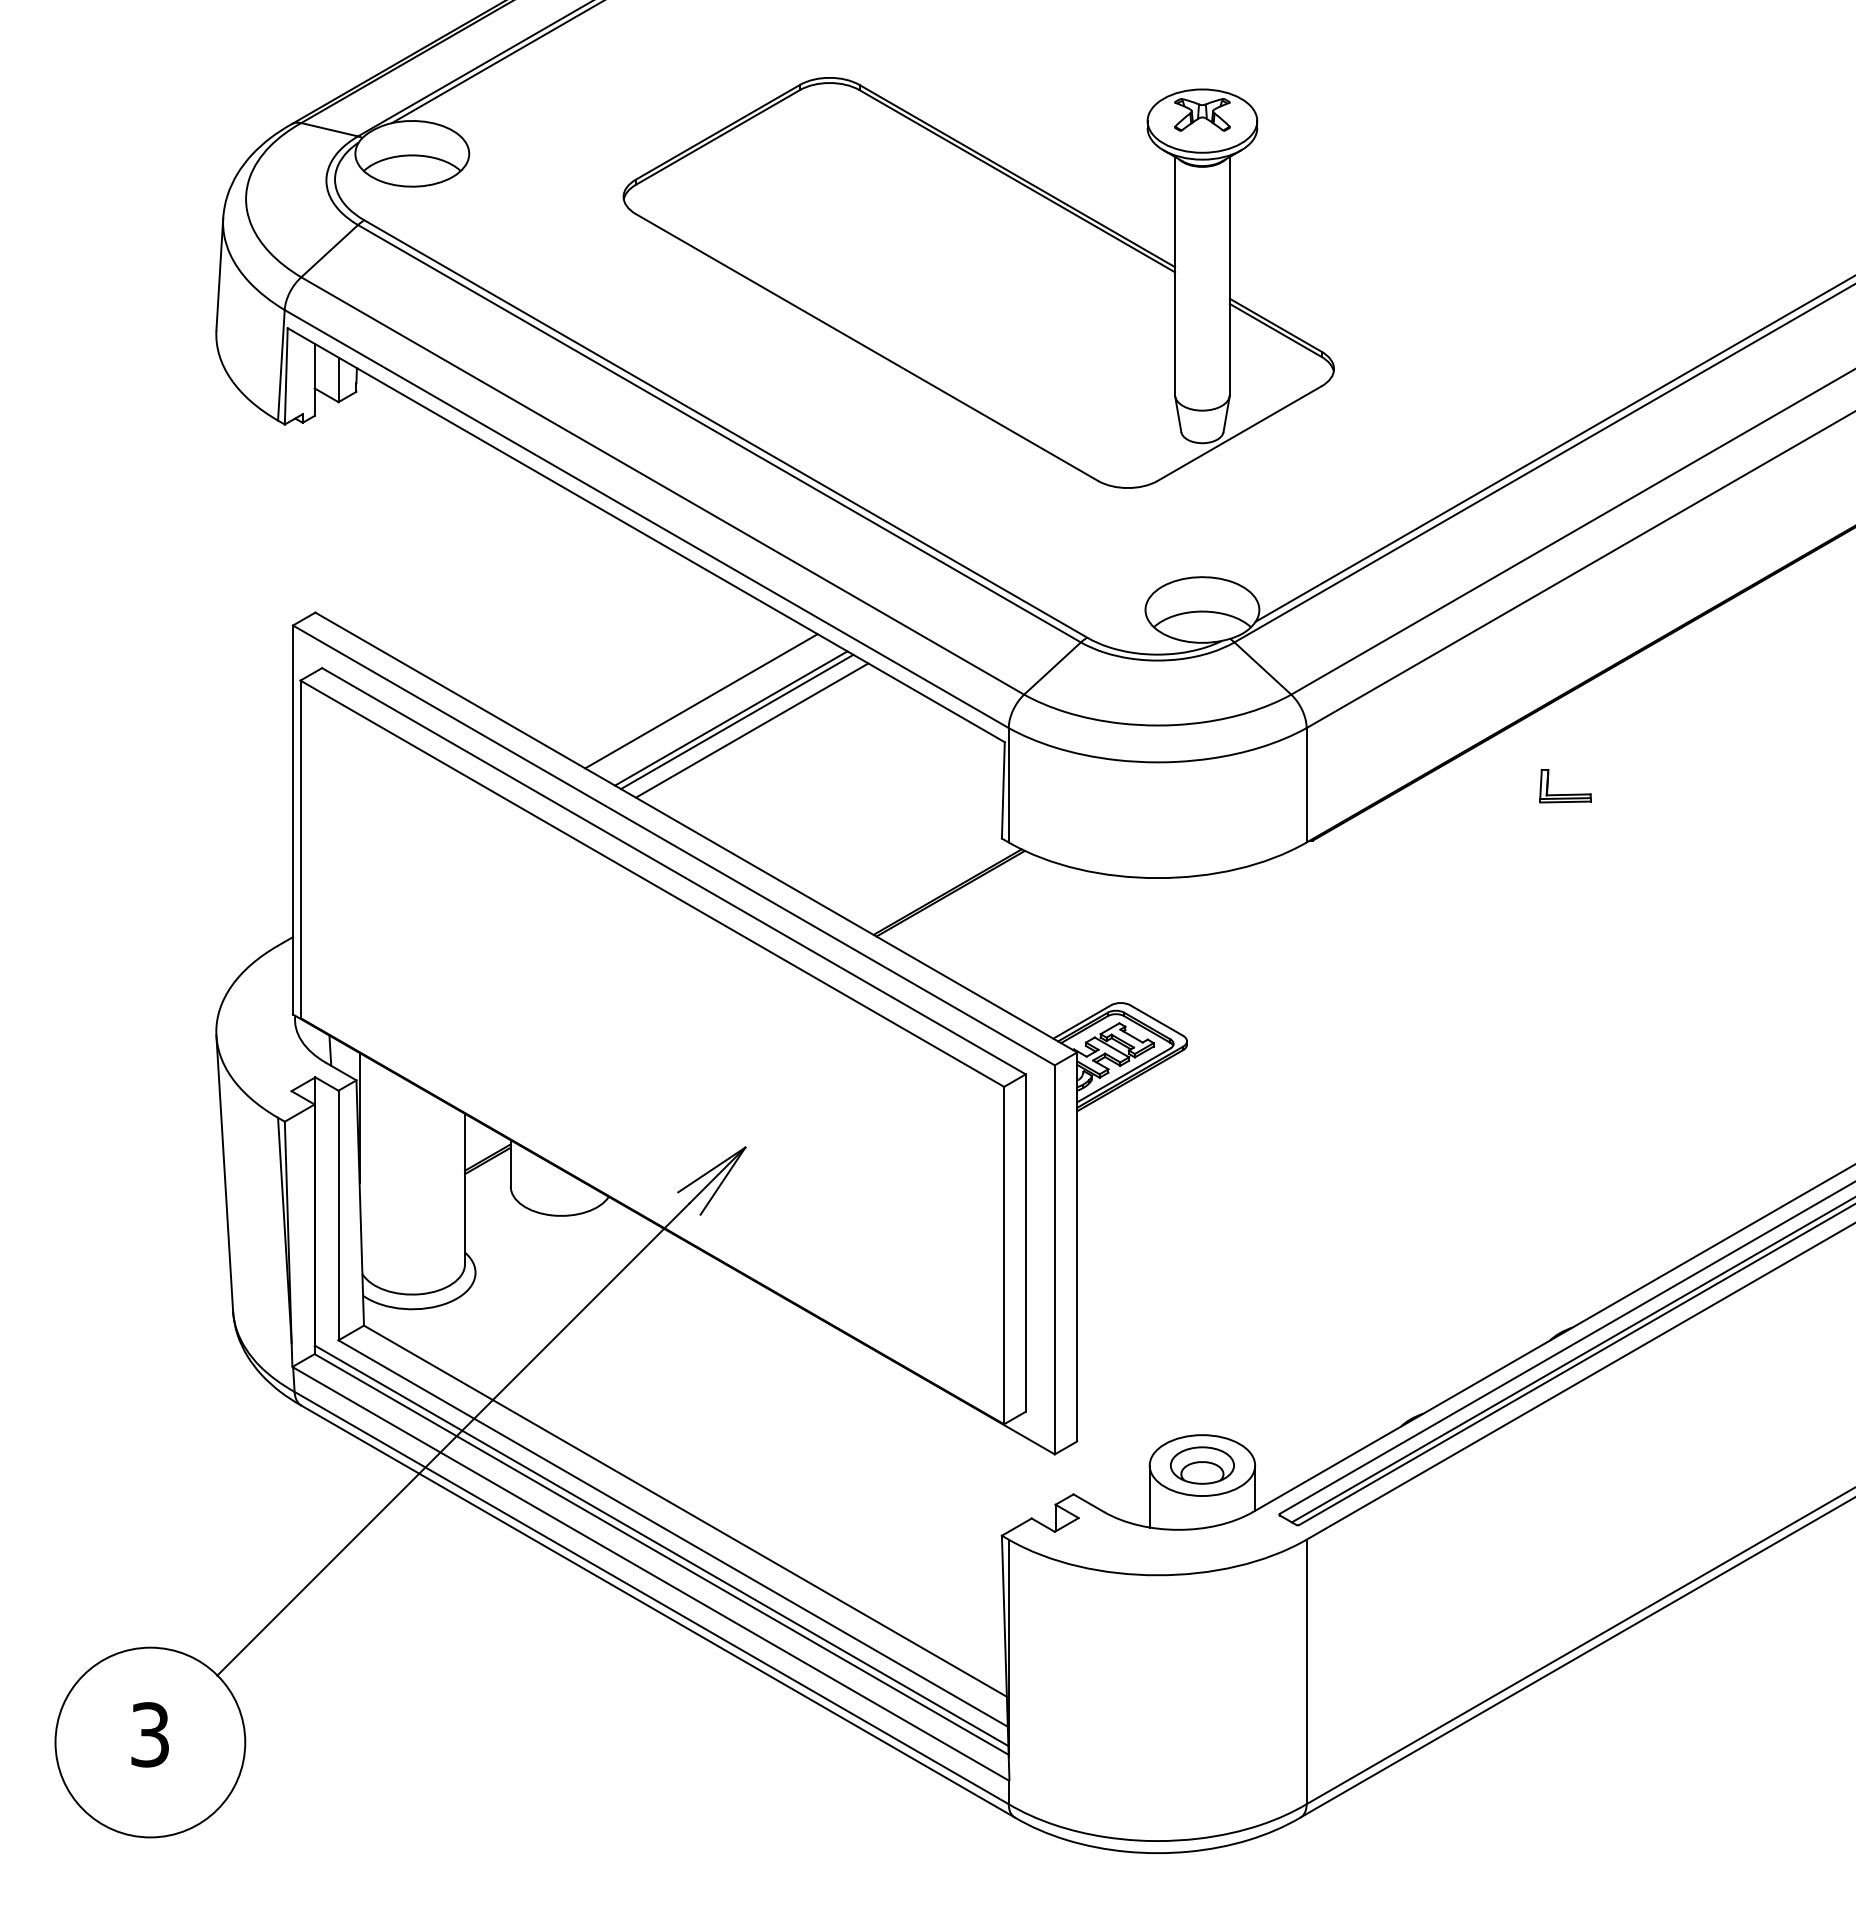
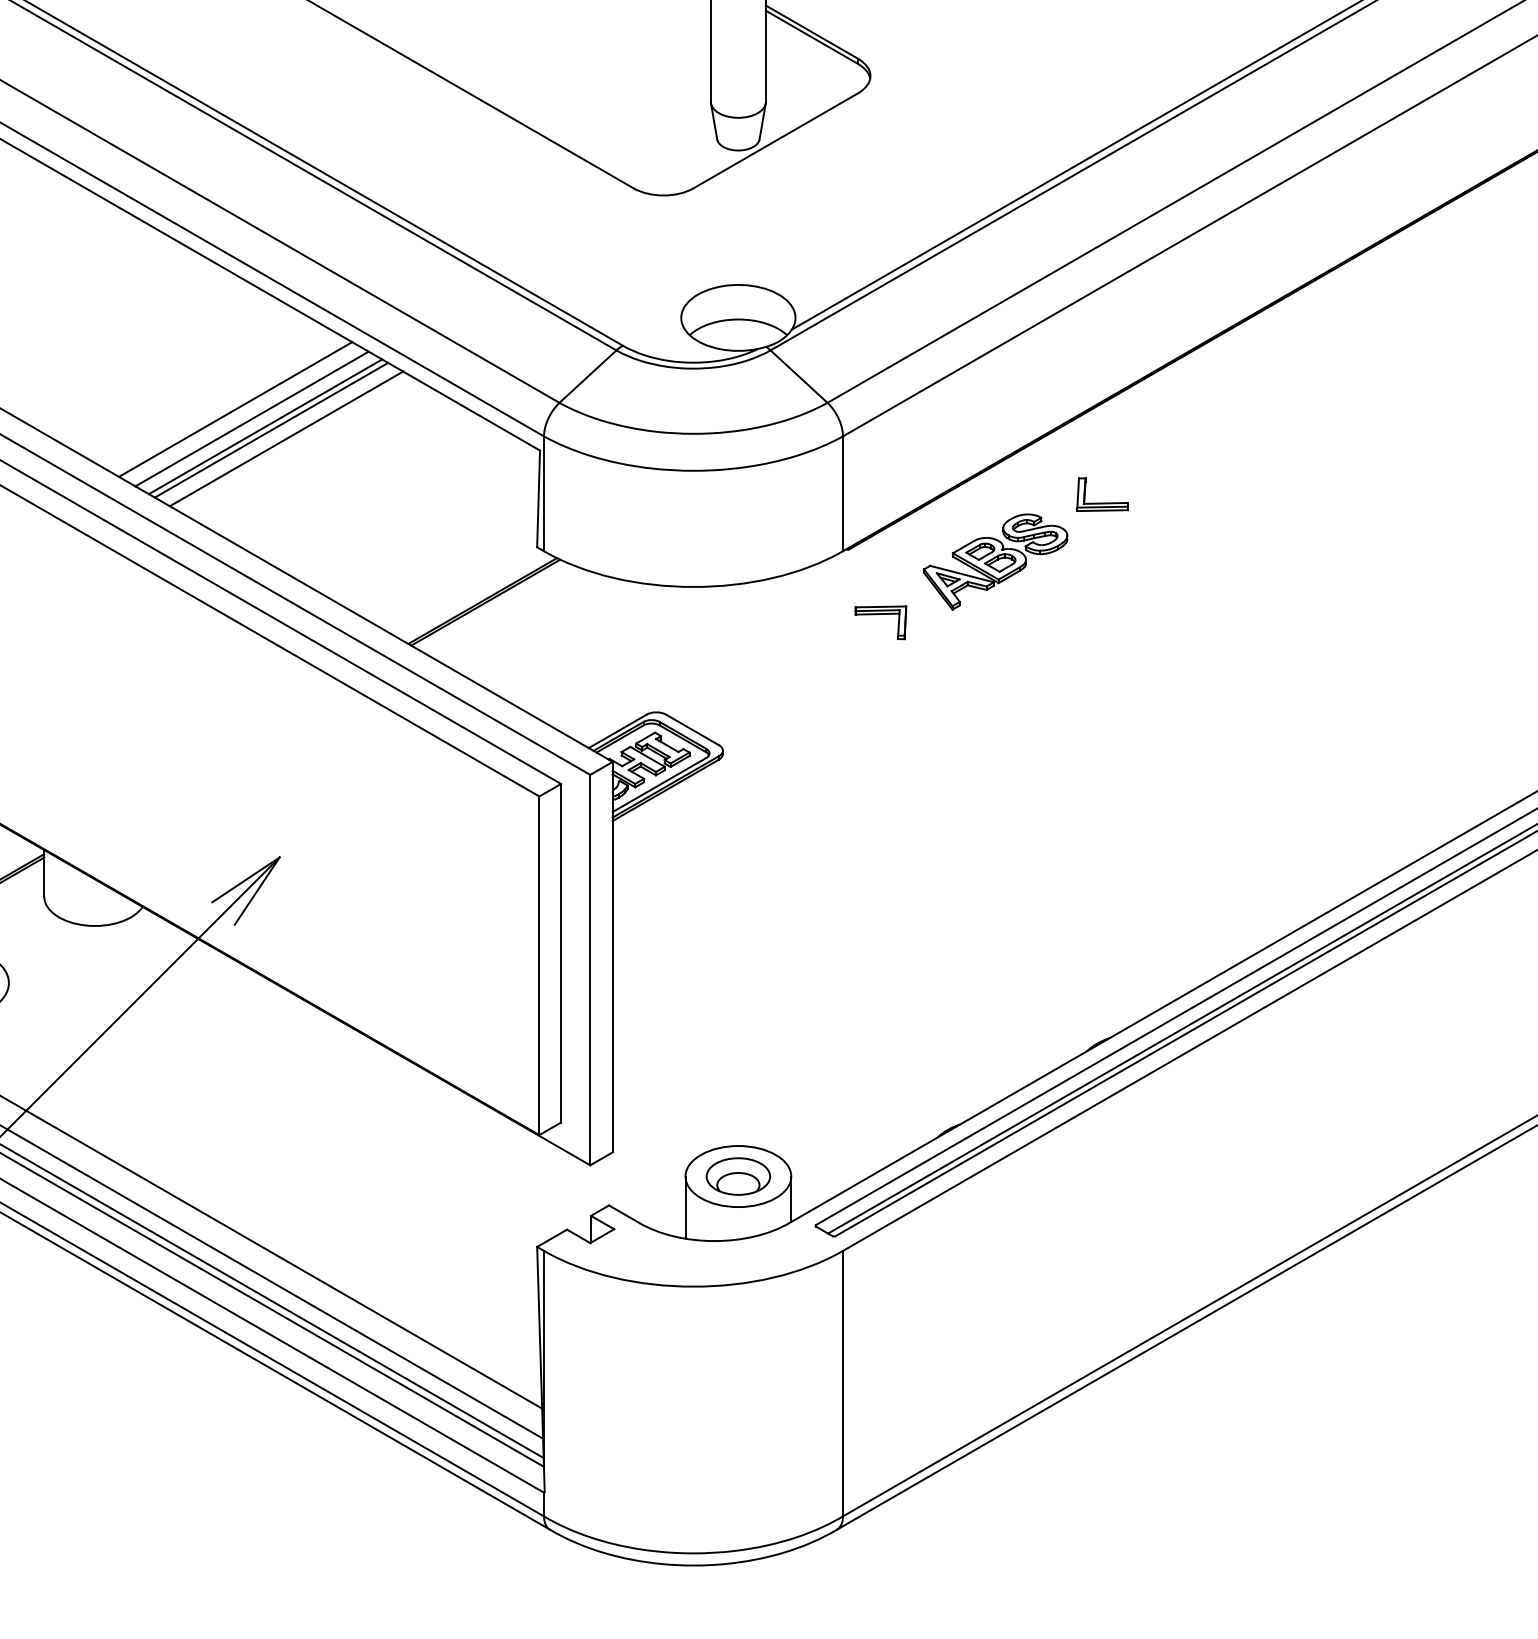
line: (717, 710) -> (251, 418), added
part: (1458, 852) -> (995, 561), added
part: (1344, 905) -> (880, 614), added

